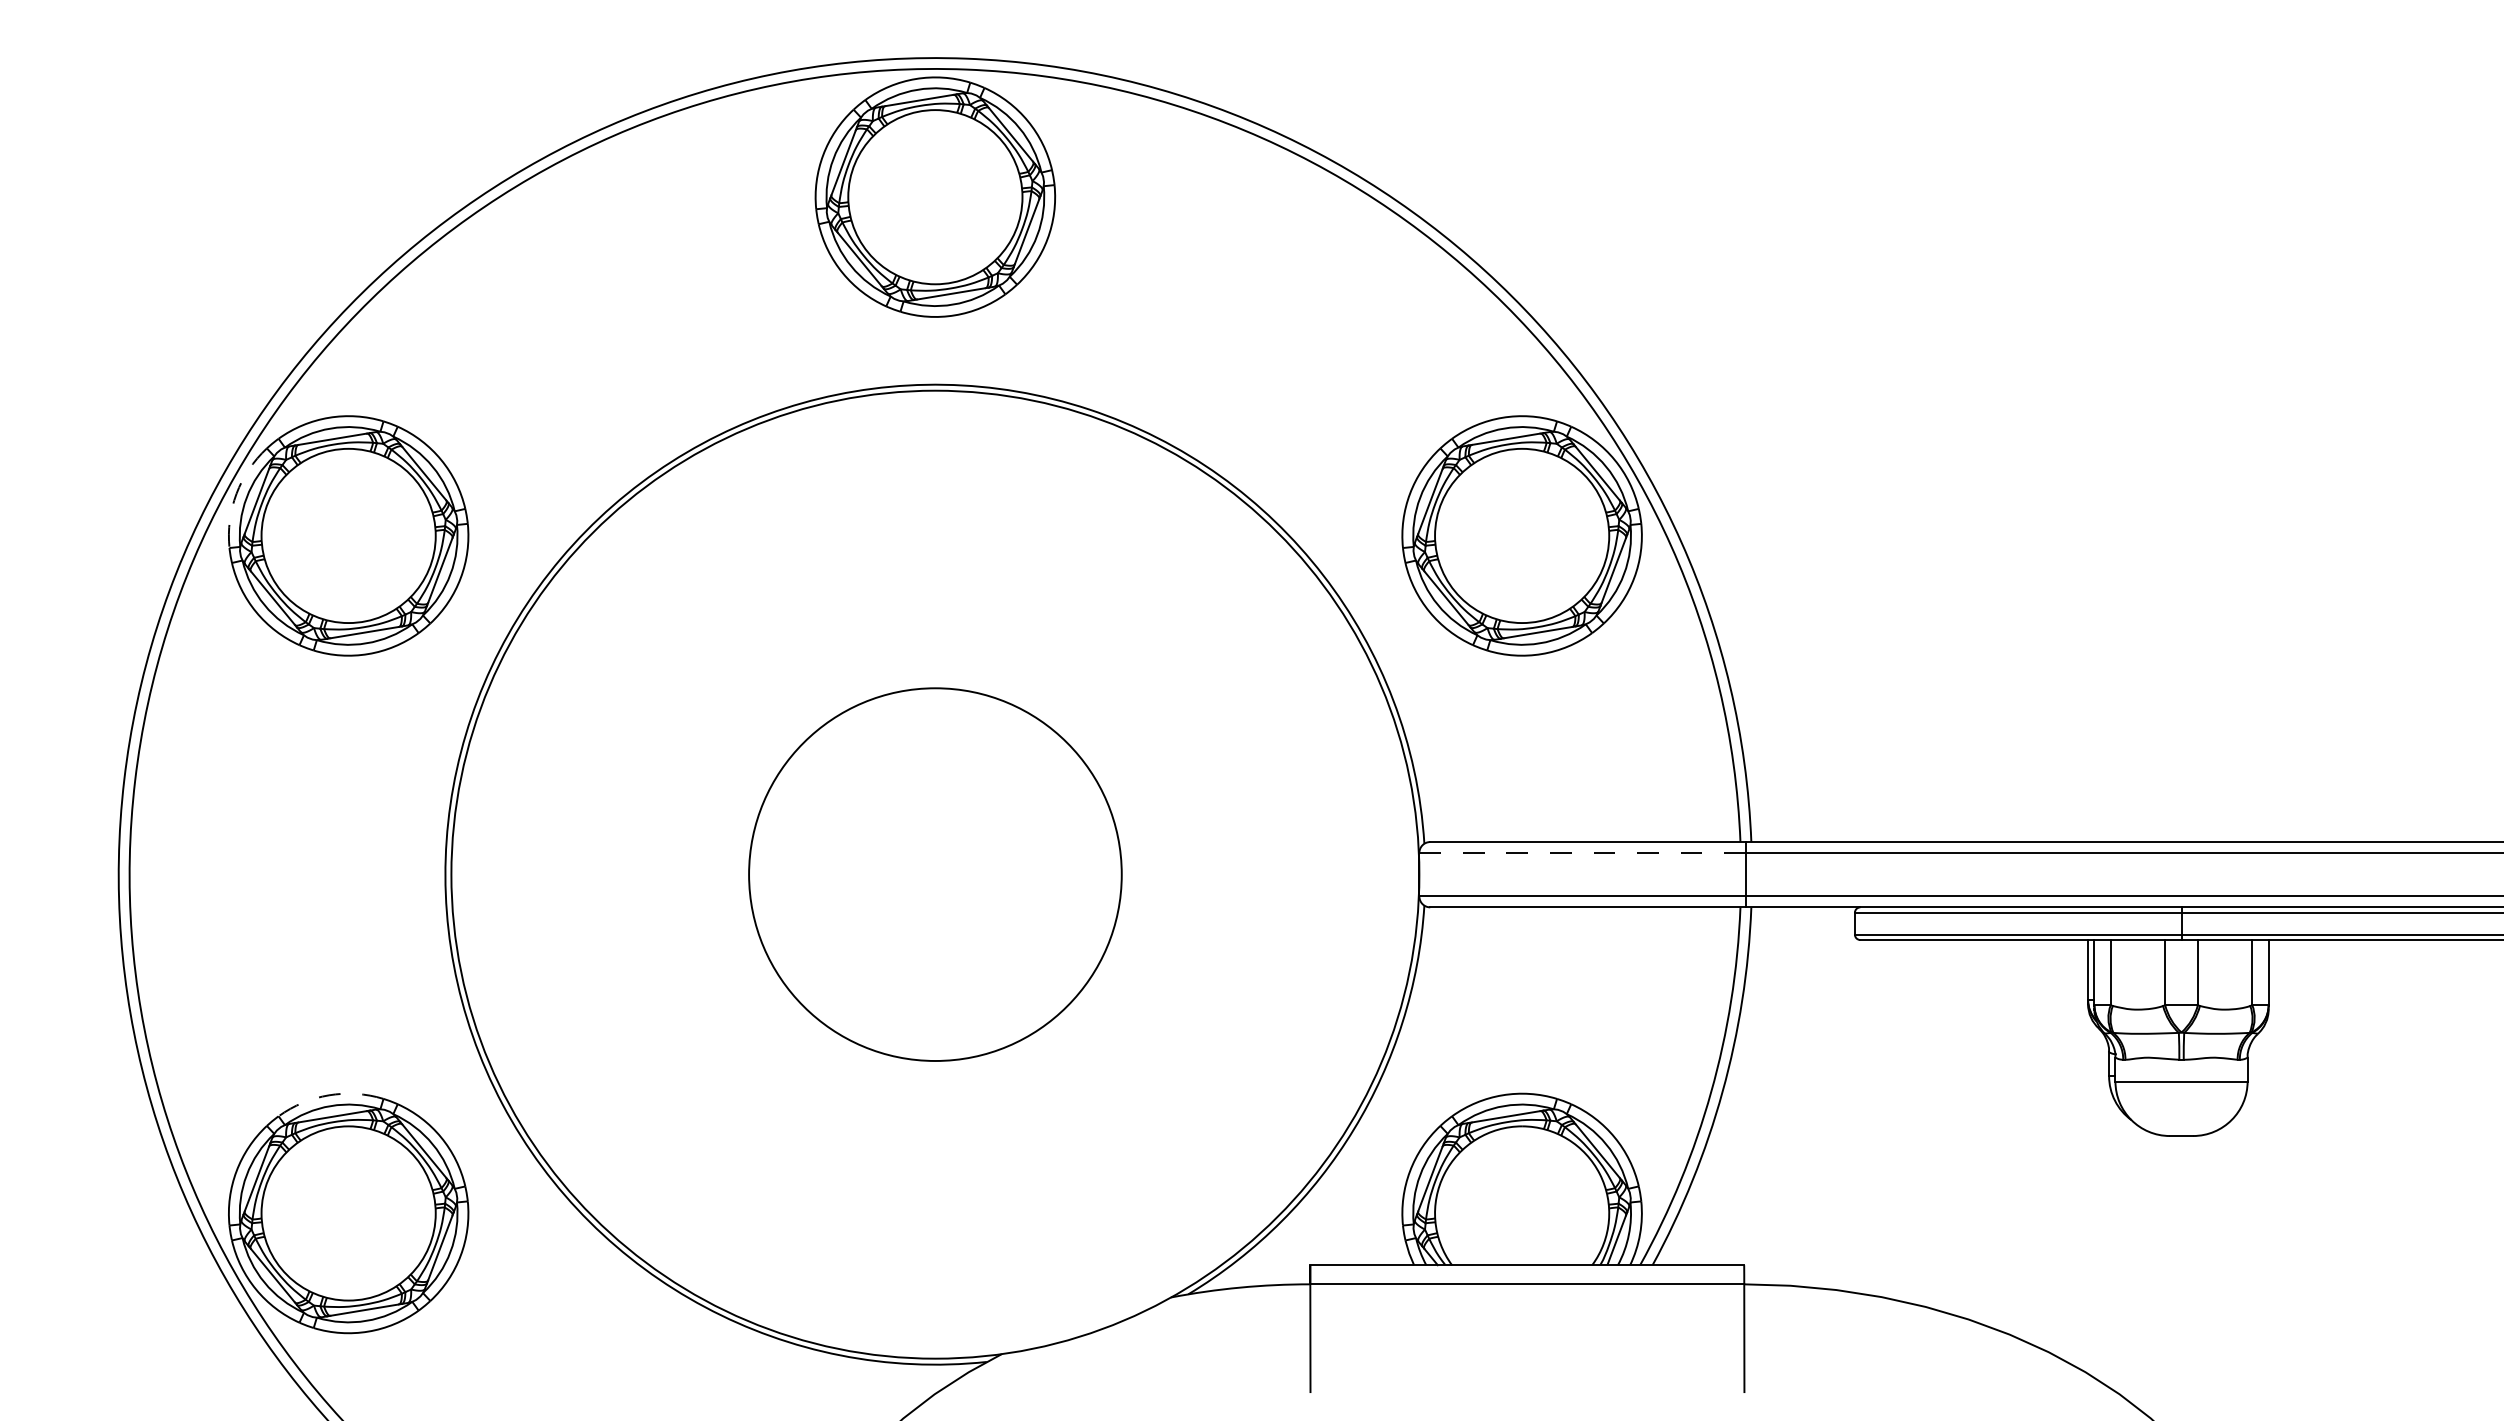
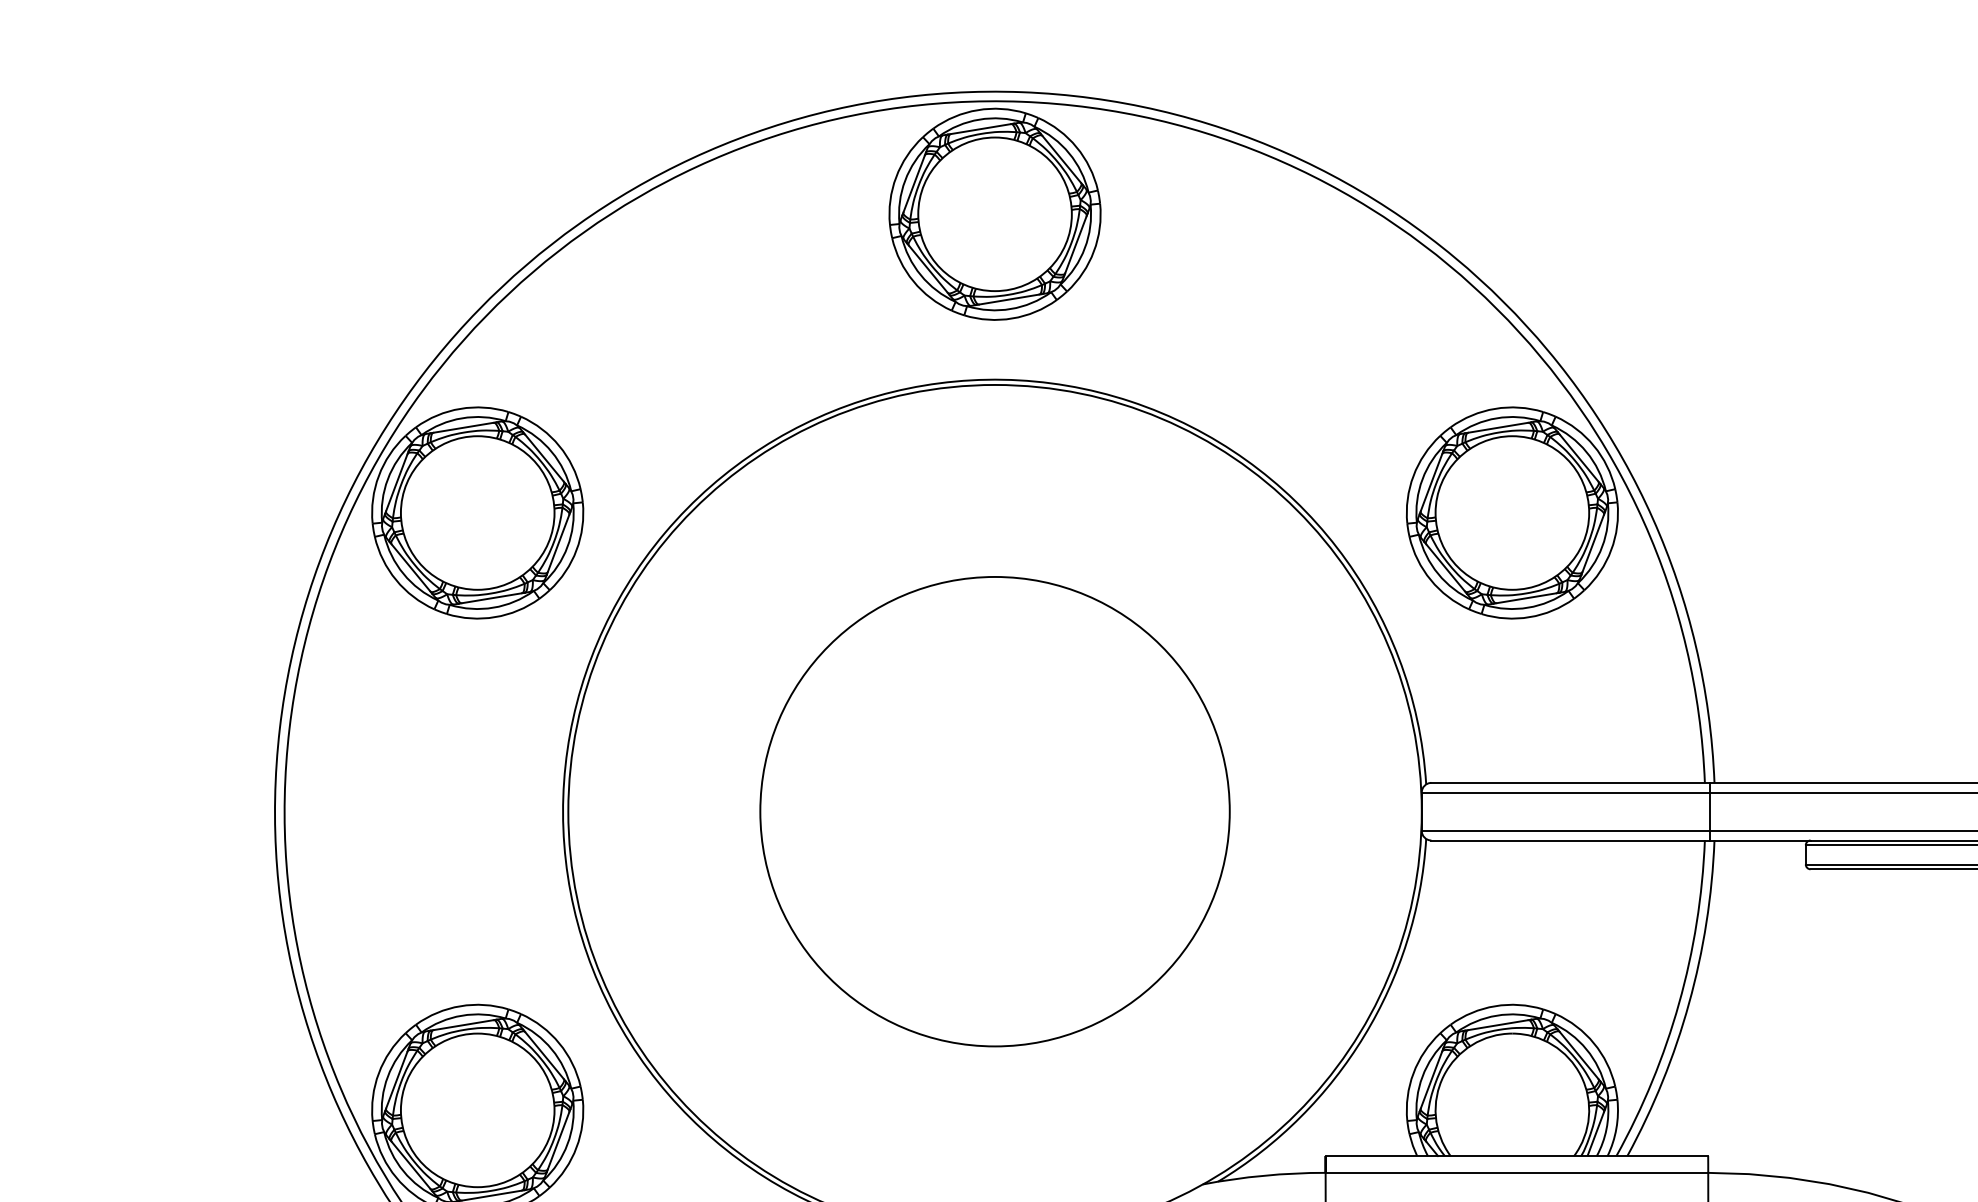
arc: (236, 493) -> (378, 475), dashed -> solid
line: (1582, 852) -> (1565, 792), dashed -> solid
circle: (935, 874) -> (995, 811), size x1.43
arc: (329, 1095) -> (460, 1006), dashed -> solid

